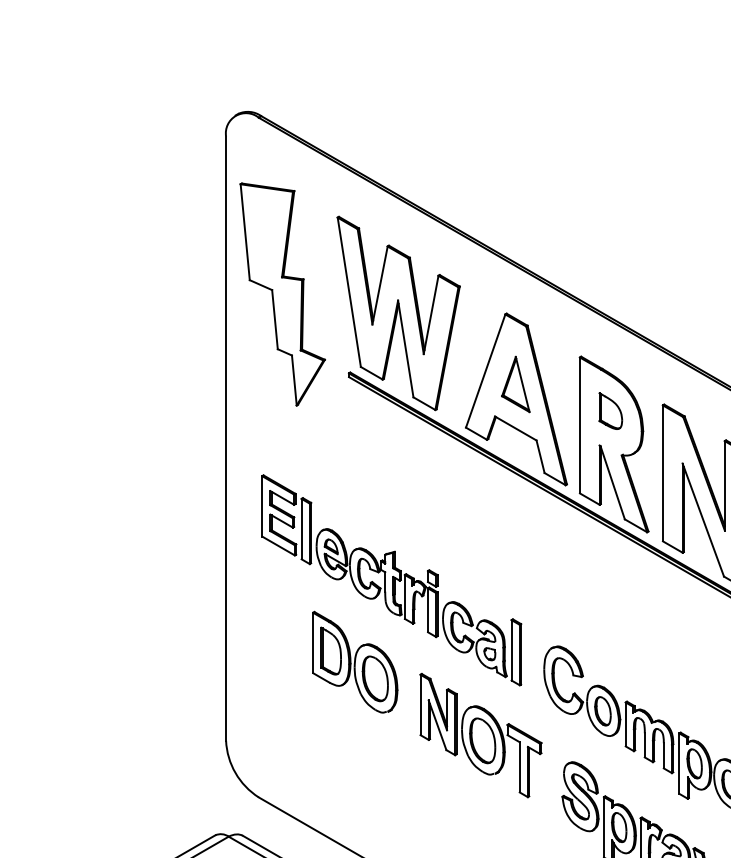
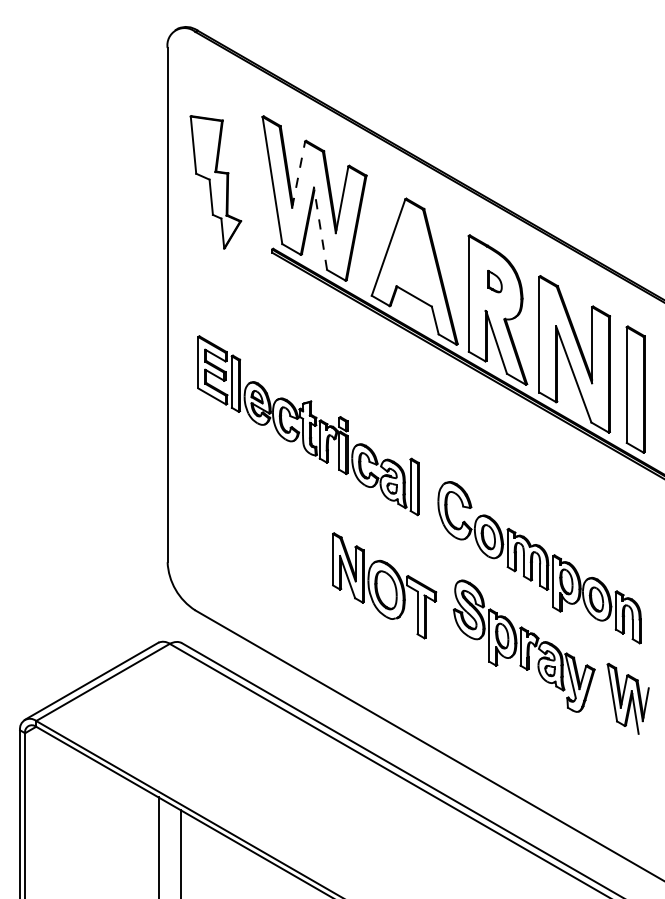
line: (379, 285) -> (298, 174), solid -> dashed
part: (282, 293) -> (215, 181), size x0.7
line: (405, 348) -> (320, 228), solid -> dashed
part: (514, 383) -> (413, 258), removed
part: (610, 410) -> (494, 281), size x0.7
part: (355, 662) -> (277, 495), removed
part: (480, 735) -> (384, 585), moved

